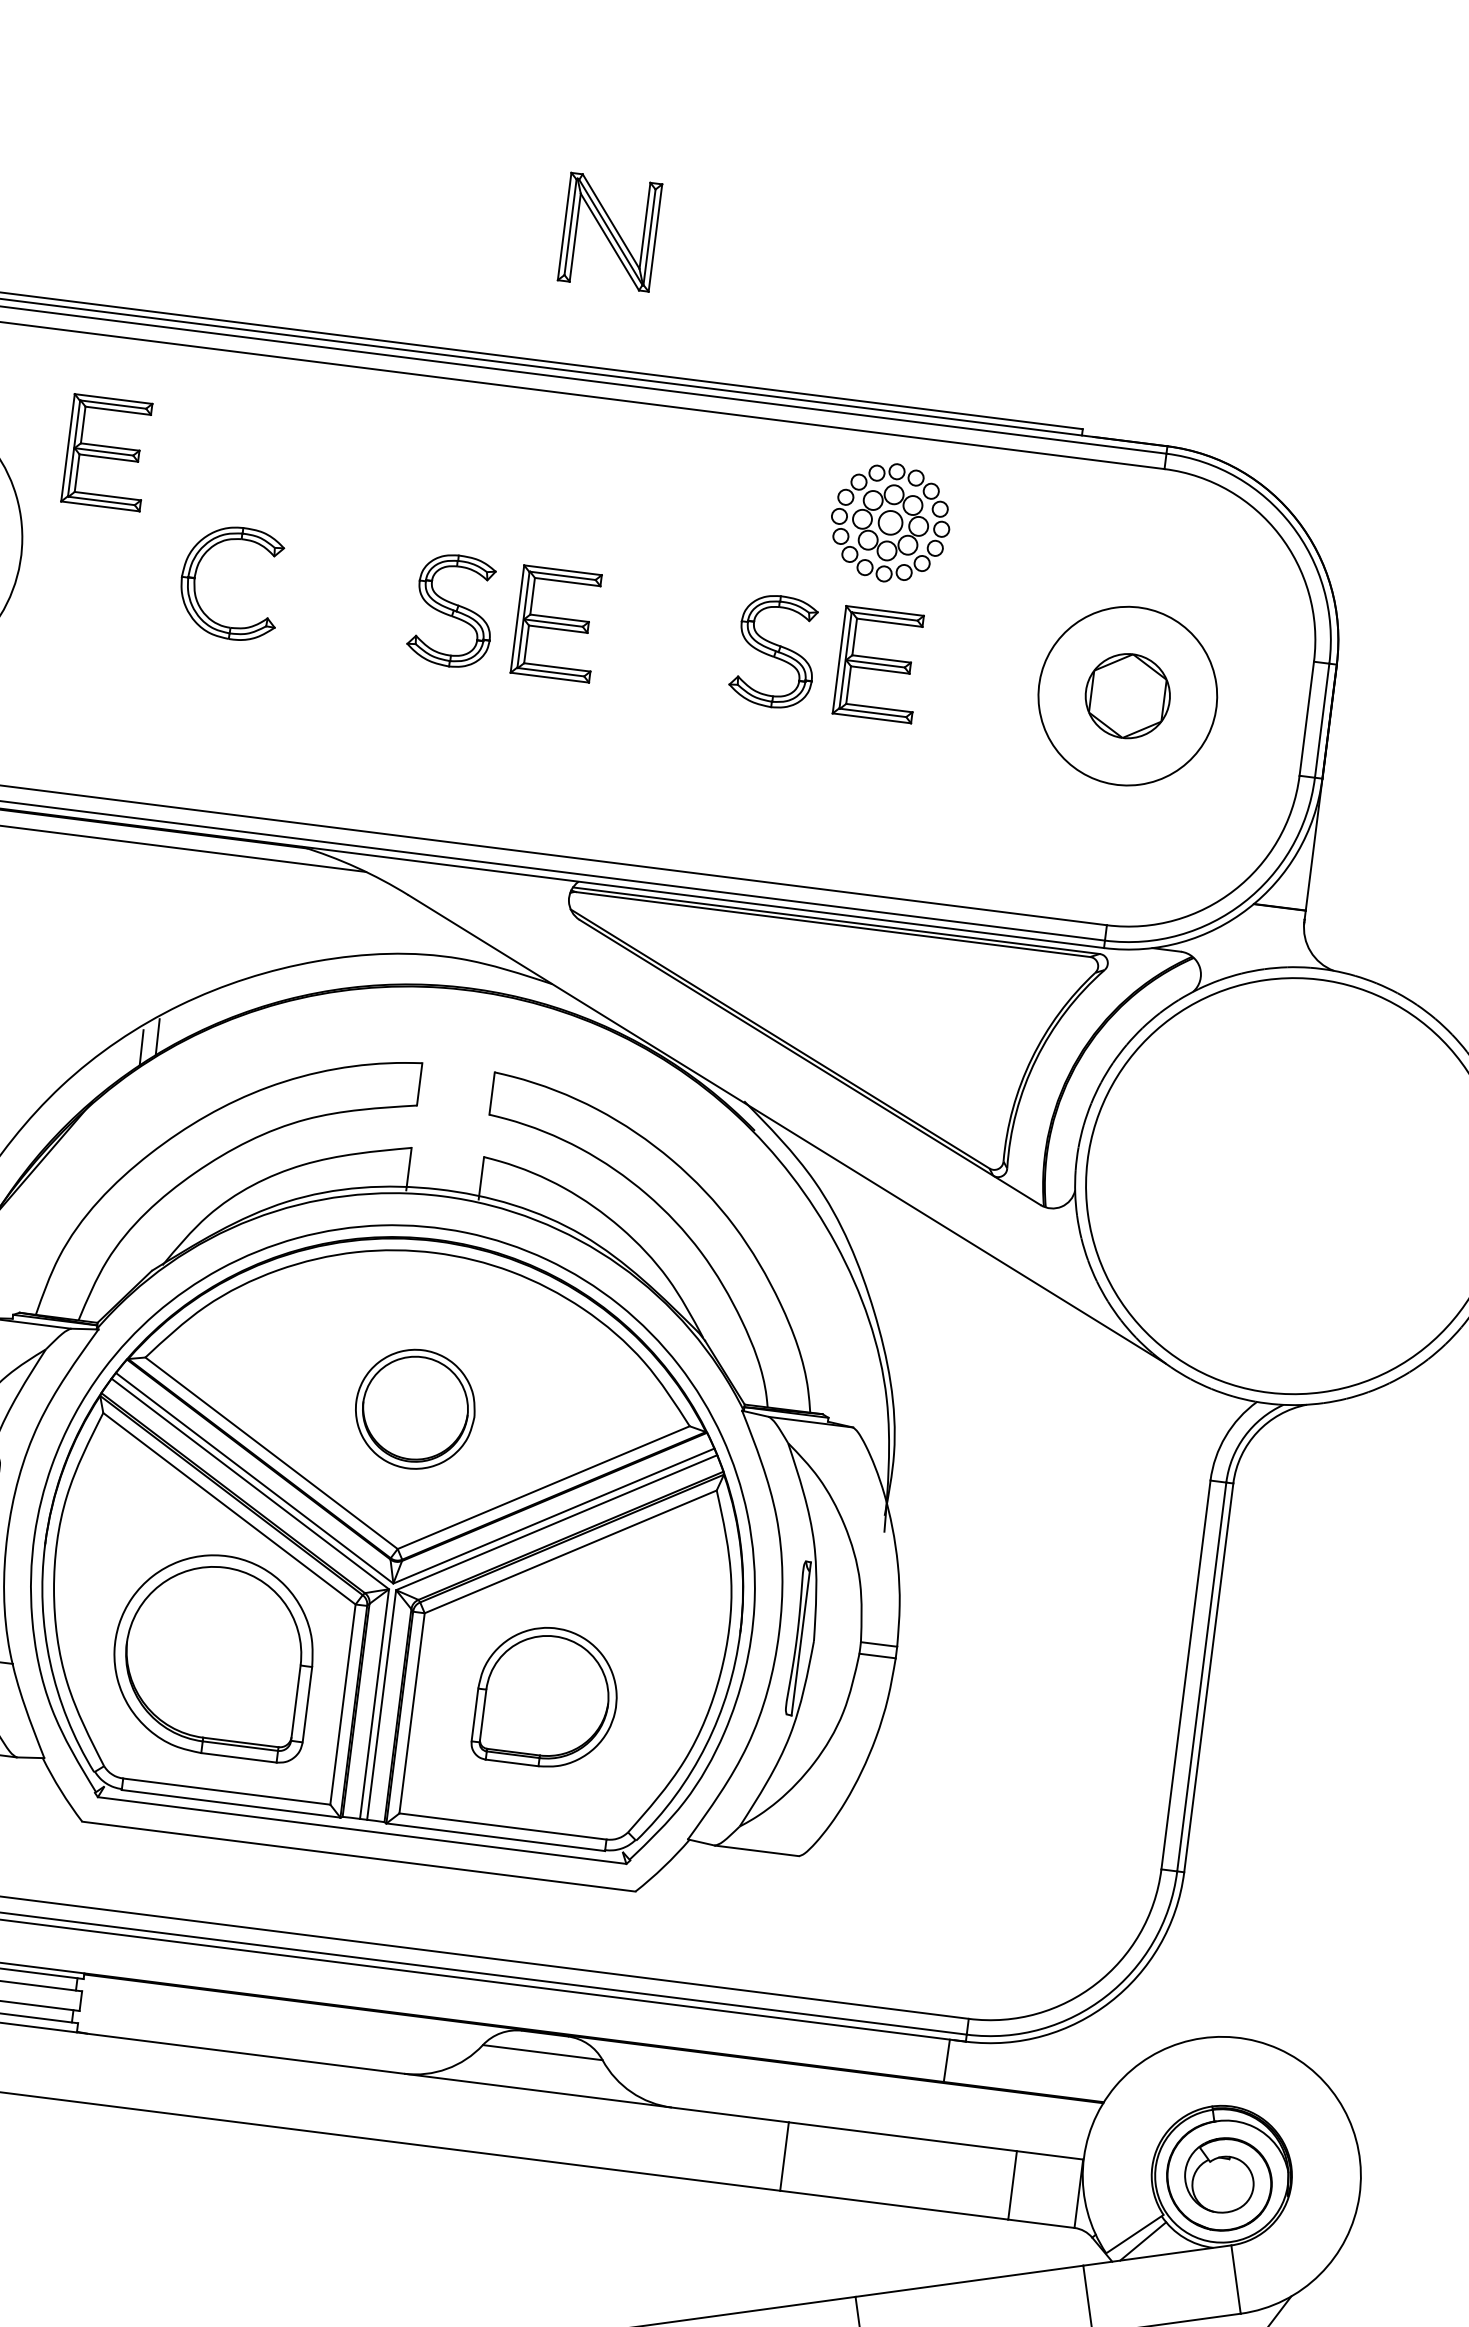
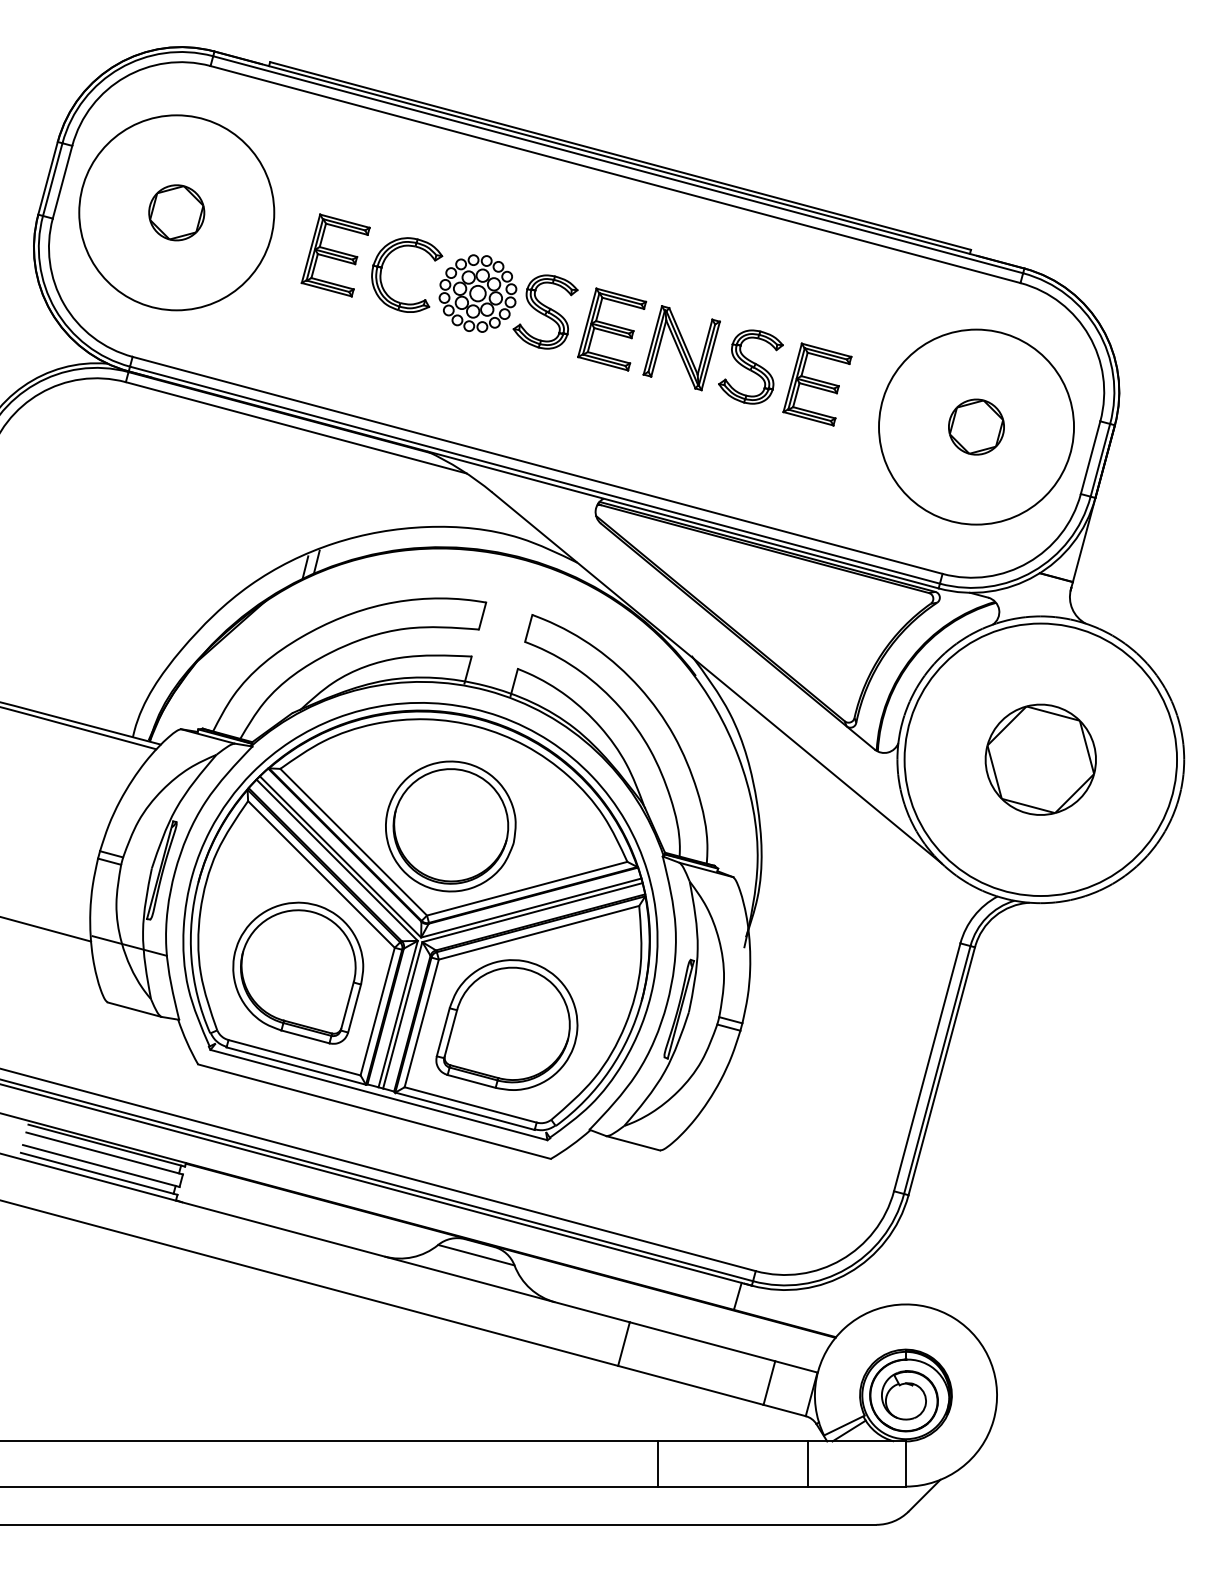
part: (609, 232) -> (681, 348), moved
part: (106, 452) -> (335, 255), moved
part: (889, 522) -> (477, 293), moved
circle: (1127, 695) -> (976, 426), size x1.67
part: (1293, 1185) -> (1040, 759), added
part: (414, 1409) -> (450, 826), size x1.67
part: (540, 1697) -> (506, 1024), size x1.43

